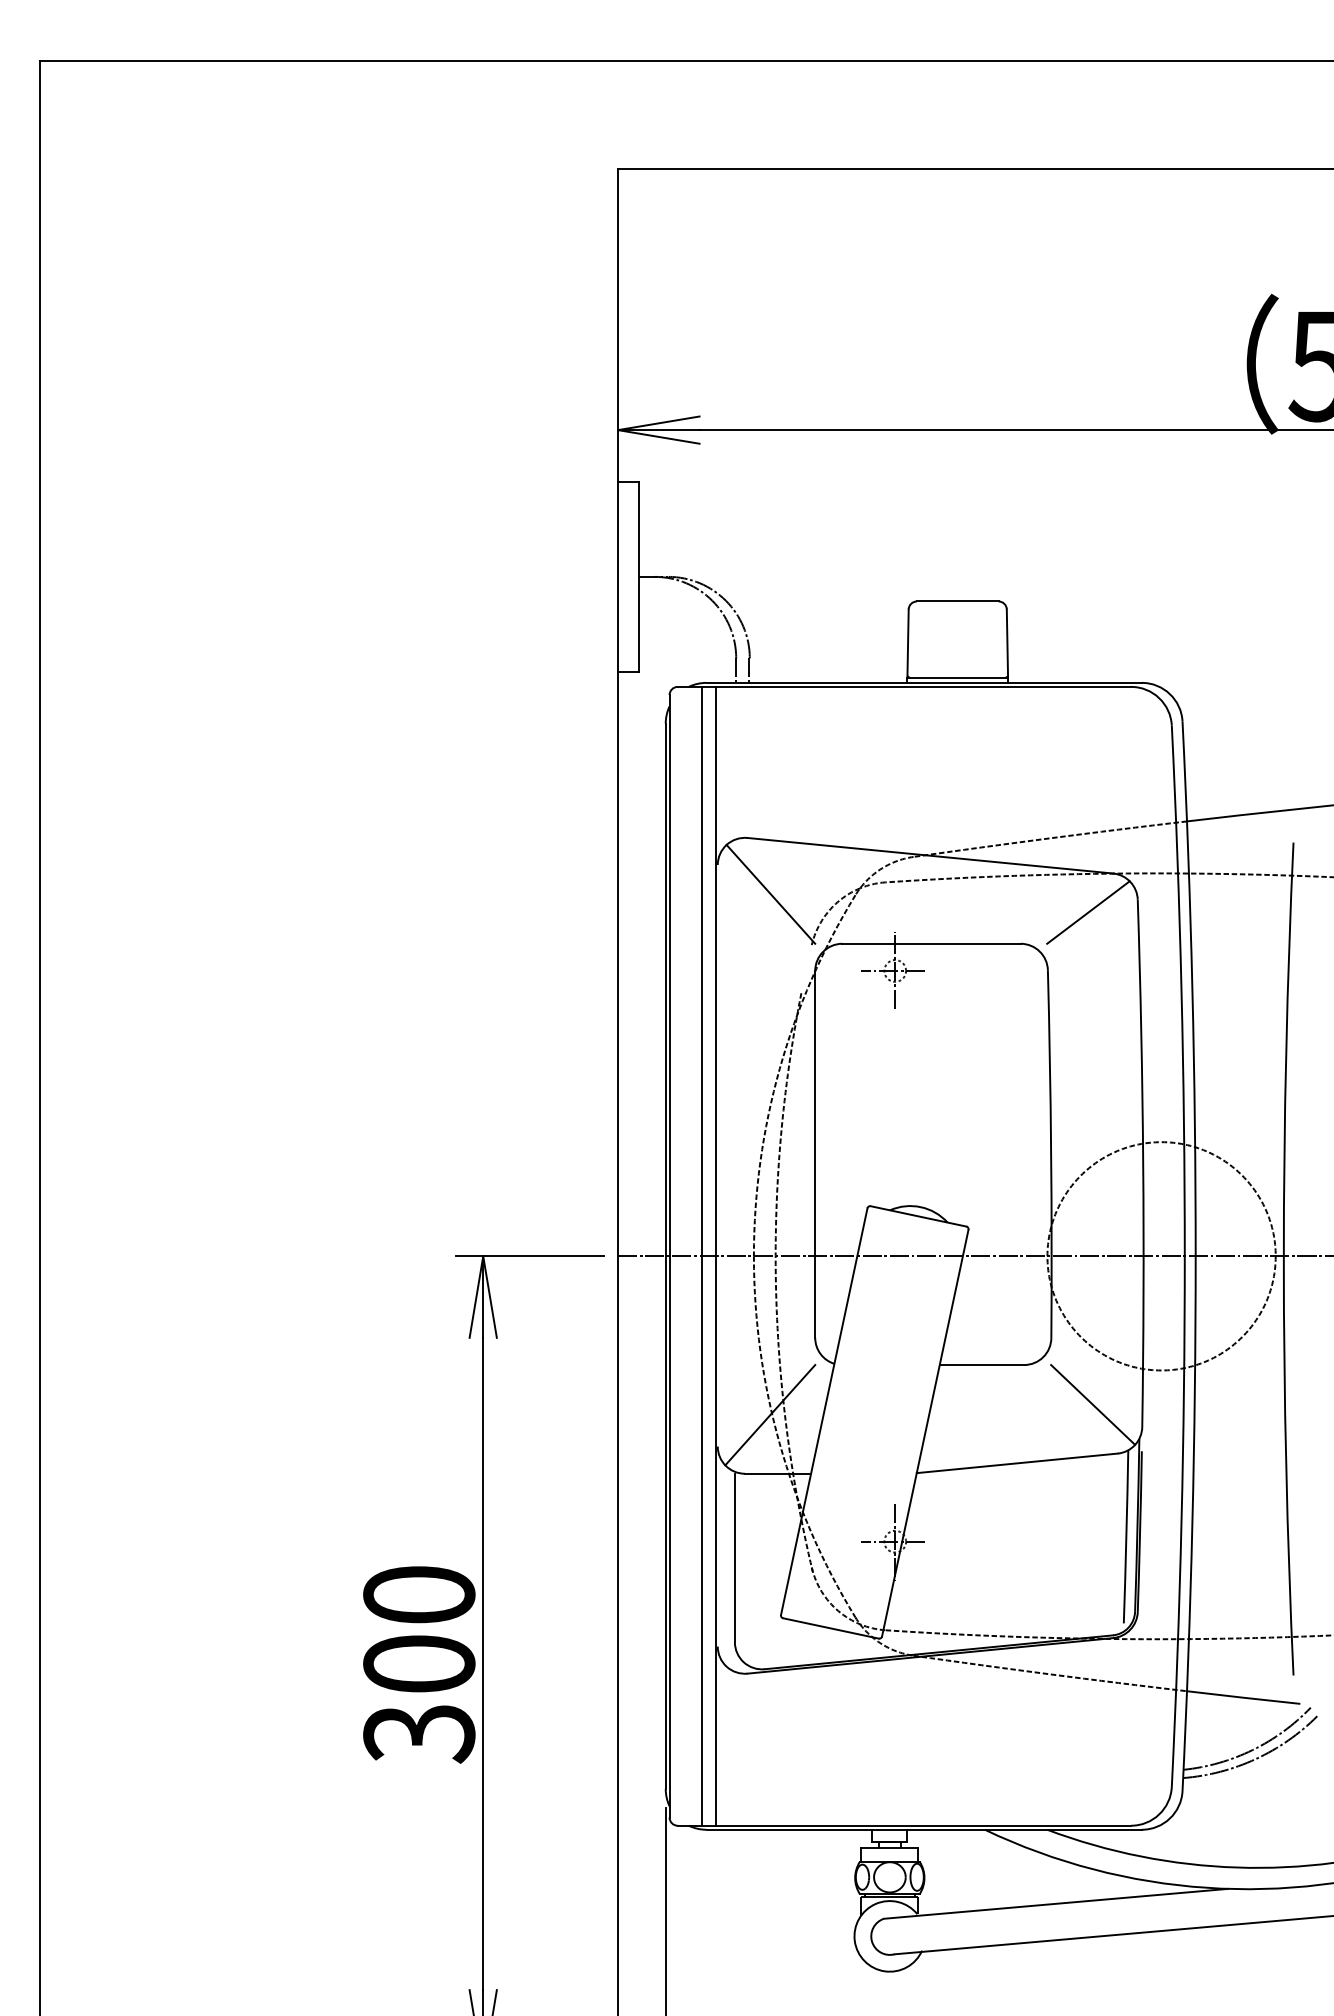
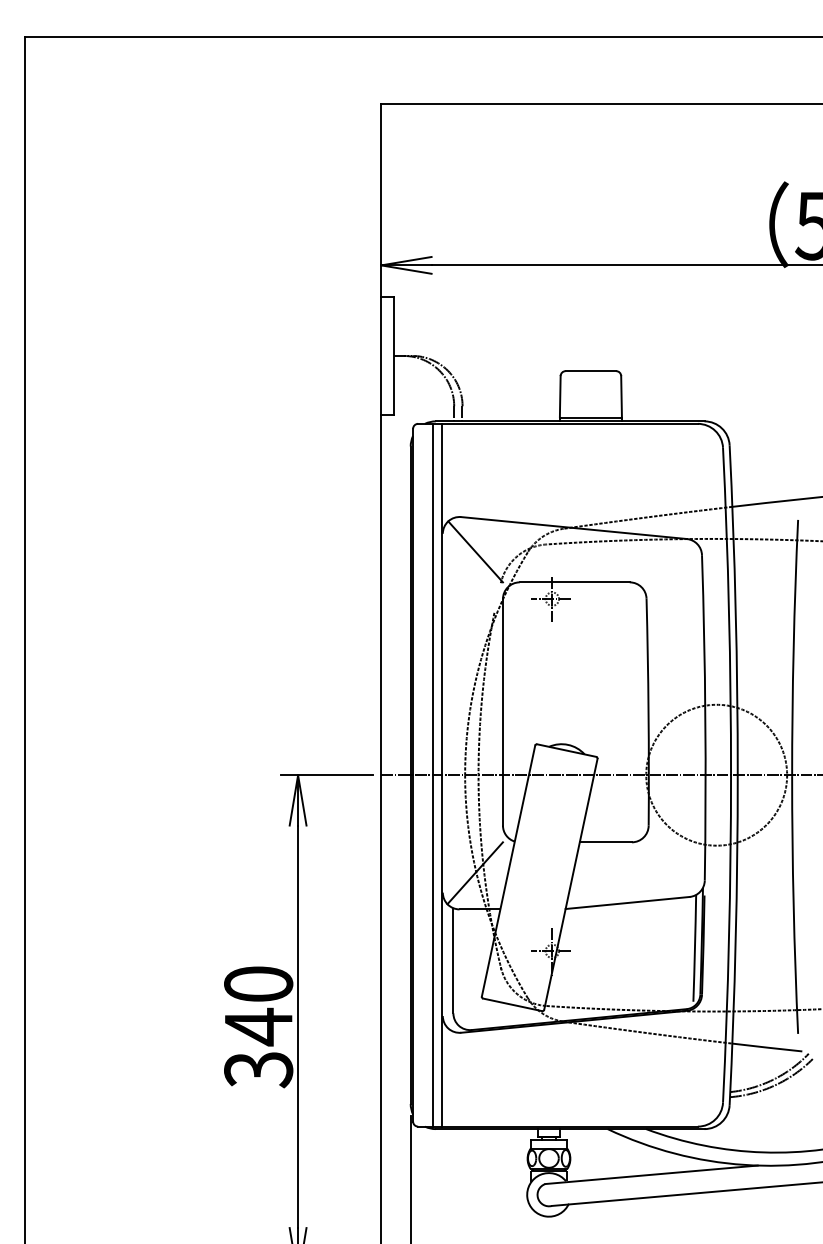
line: (1088, 911) -> (671, 562), removed
line: (1093, 1404) -> (674, 866), removed
text: (419, 1663) -> (258, 1026), 300 -> 340

